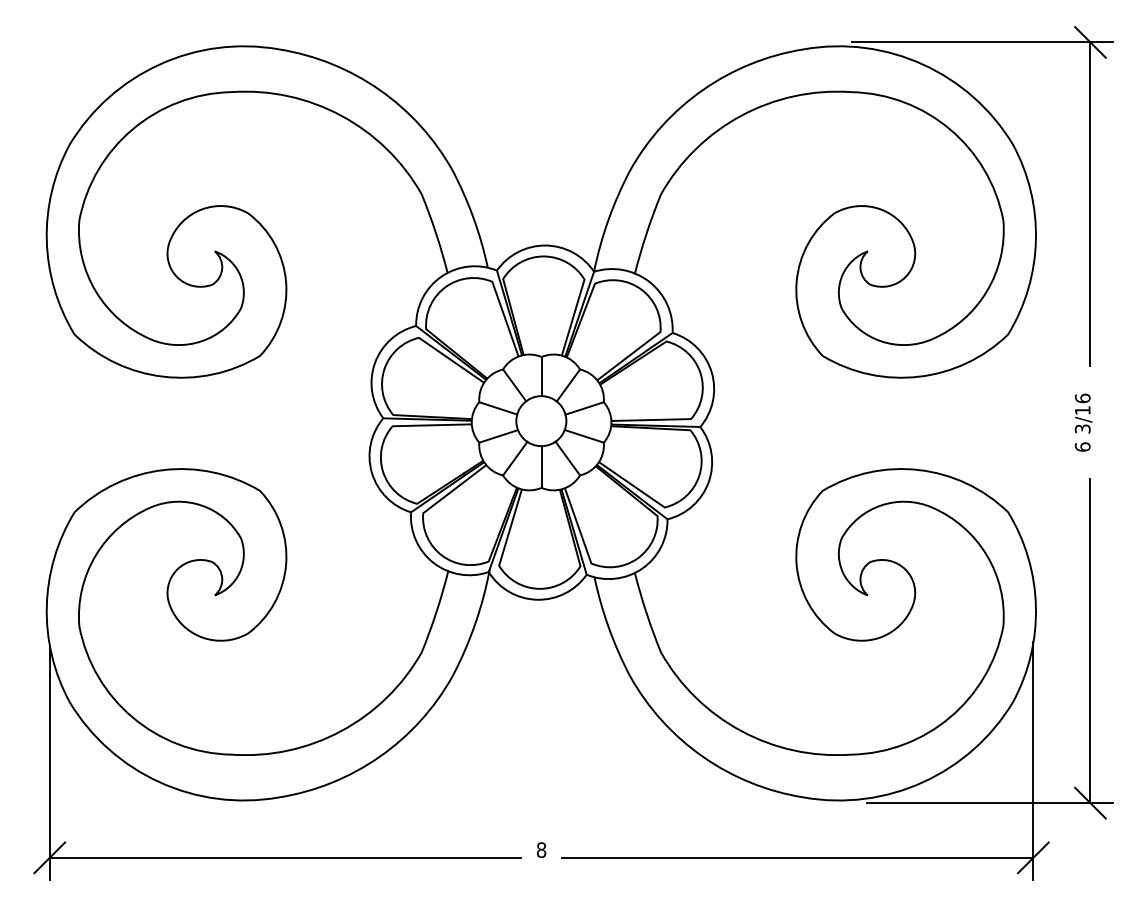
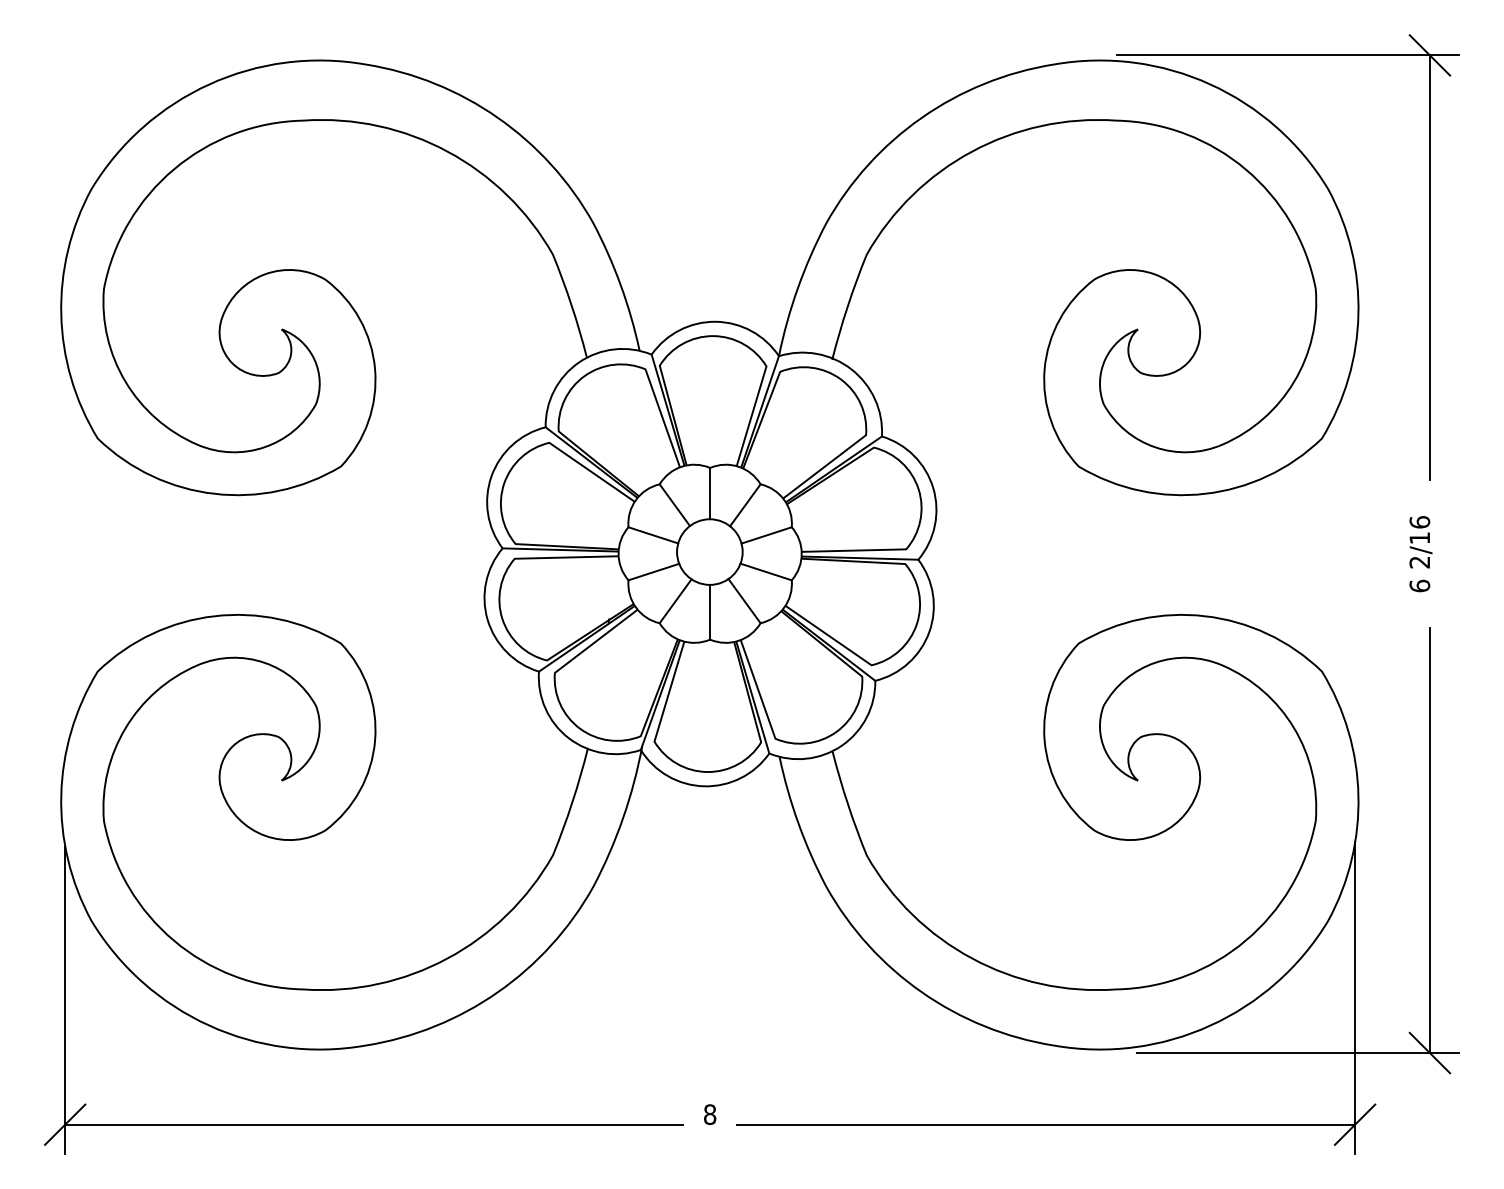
text: (1082, 428) -> (1419, 561), 3/16 -> 2/16

